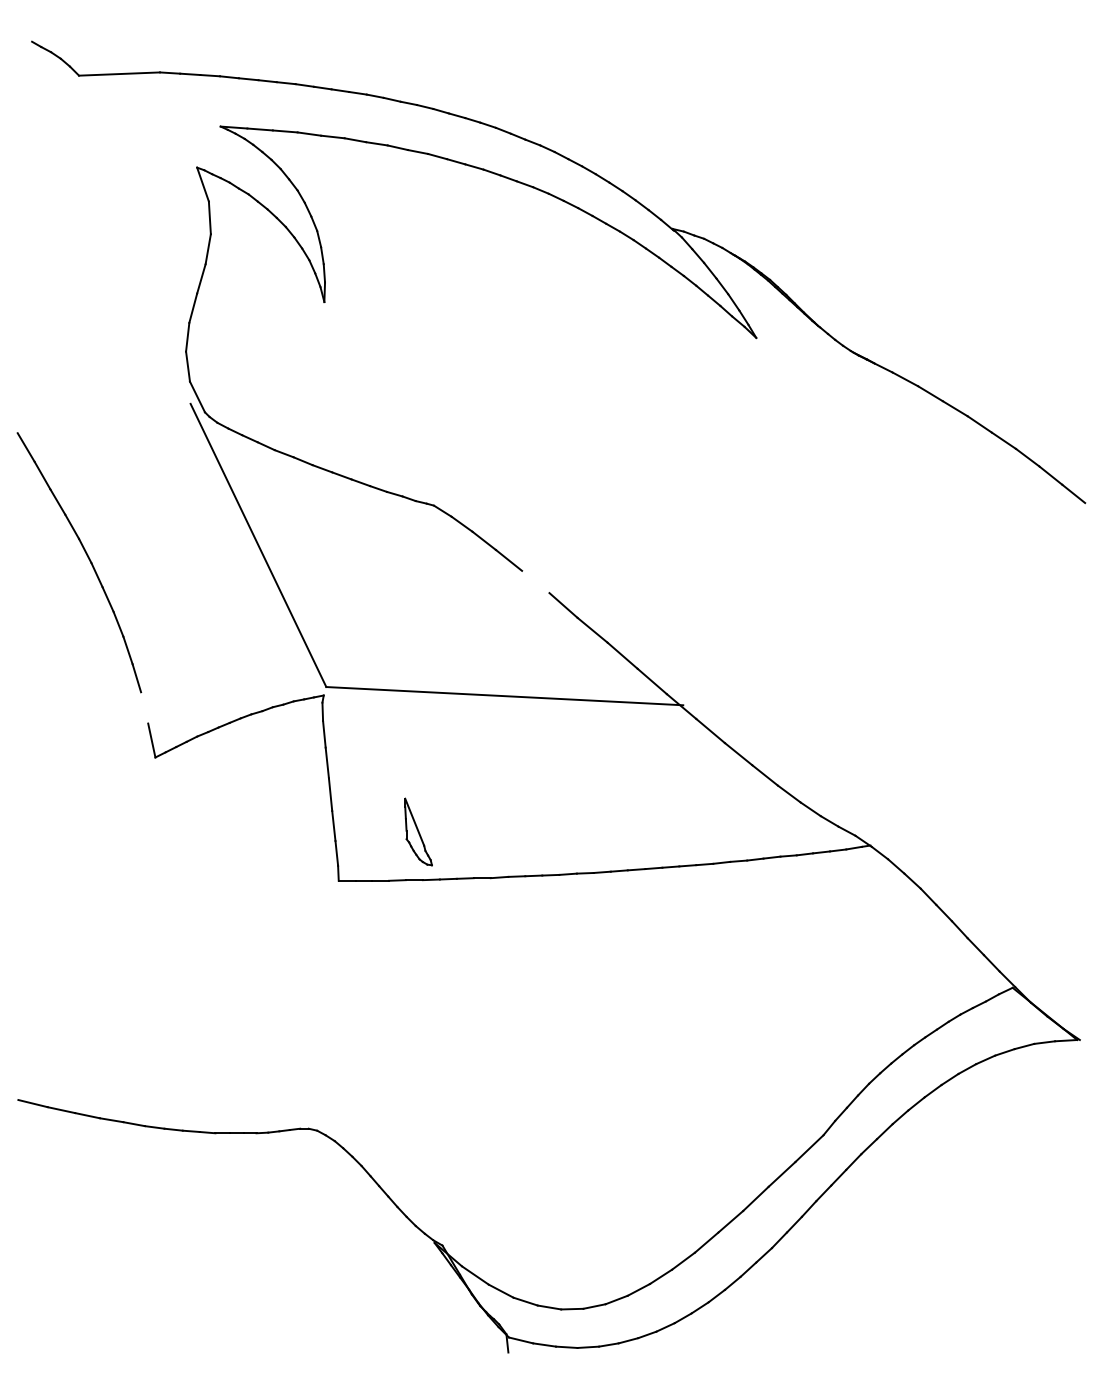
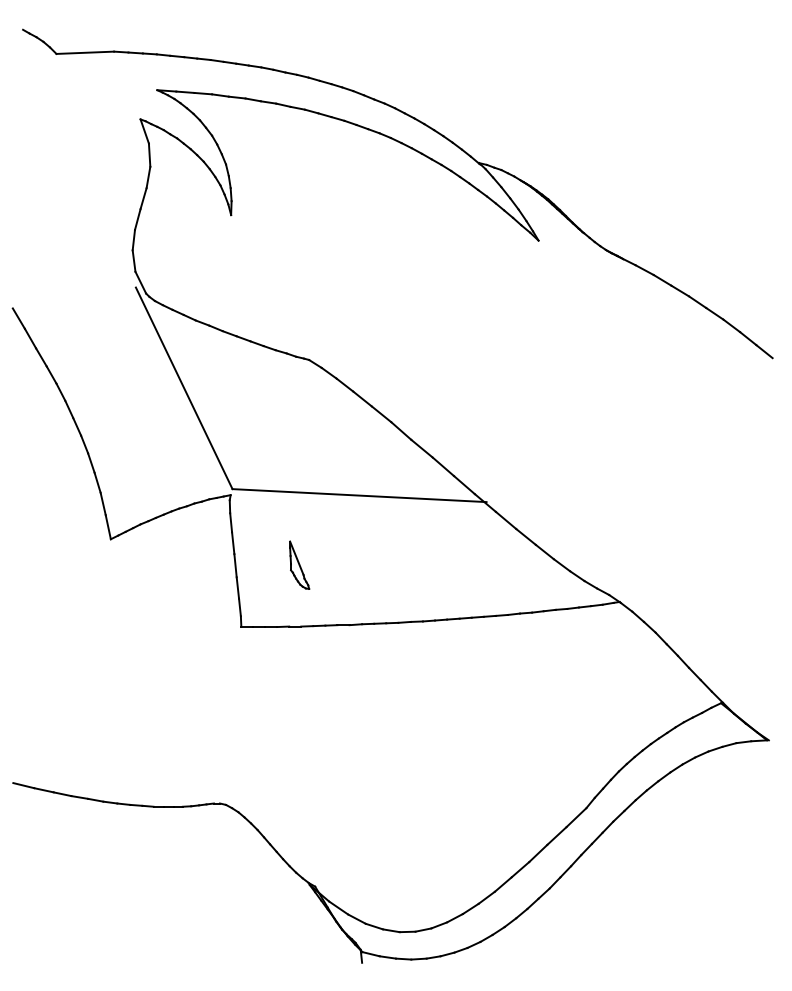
line: (535, 581) -> (381, 413), added
line: (144, 707) -> (103, 503), added
part: (418, 831) -> (299, 564), moved

